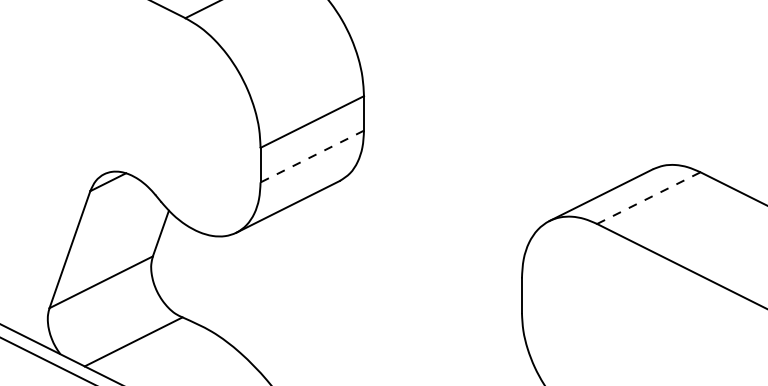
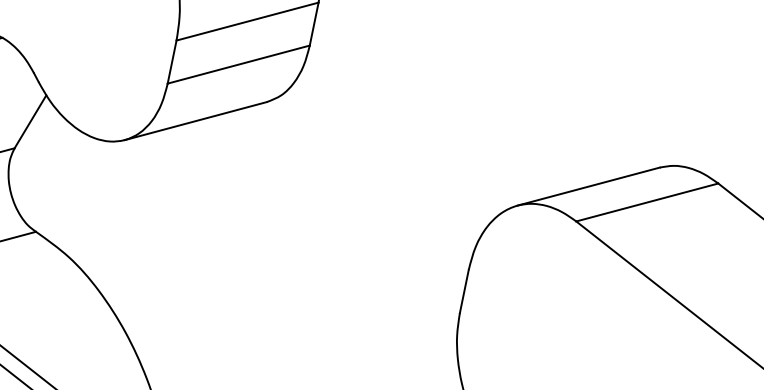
line: (312, 156) -> (239, 64), dashed -> solid
line: (648, 198) -> (646, 202), dashed -> solid

